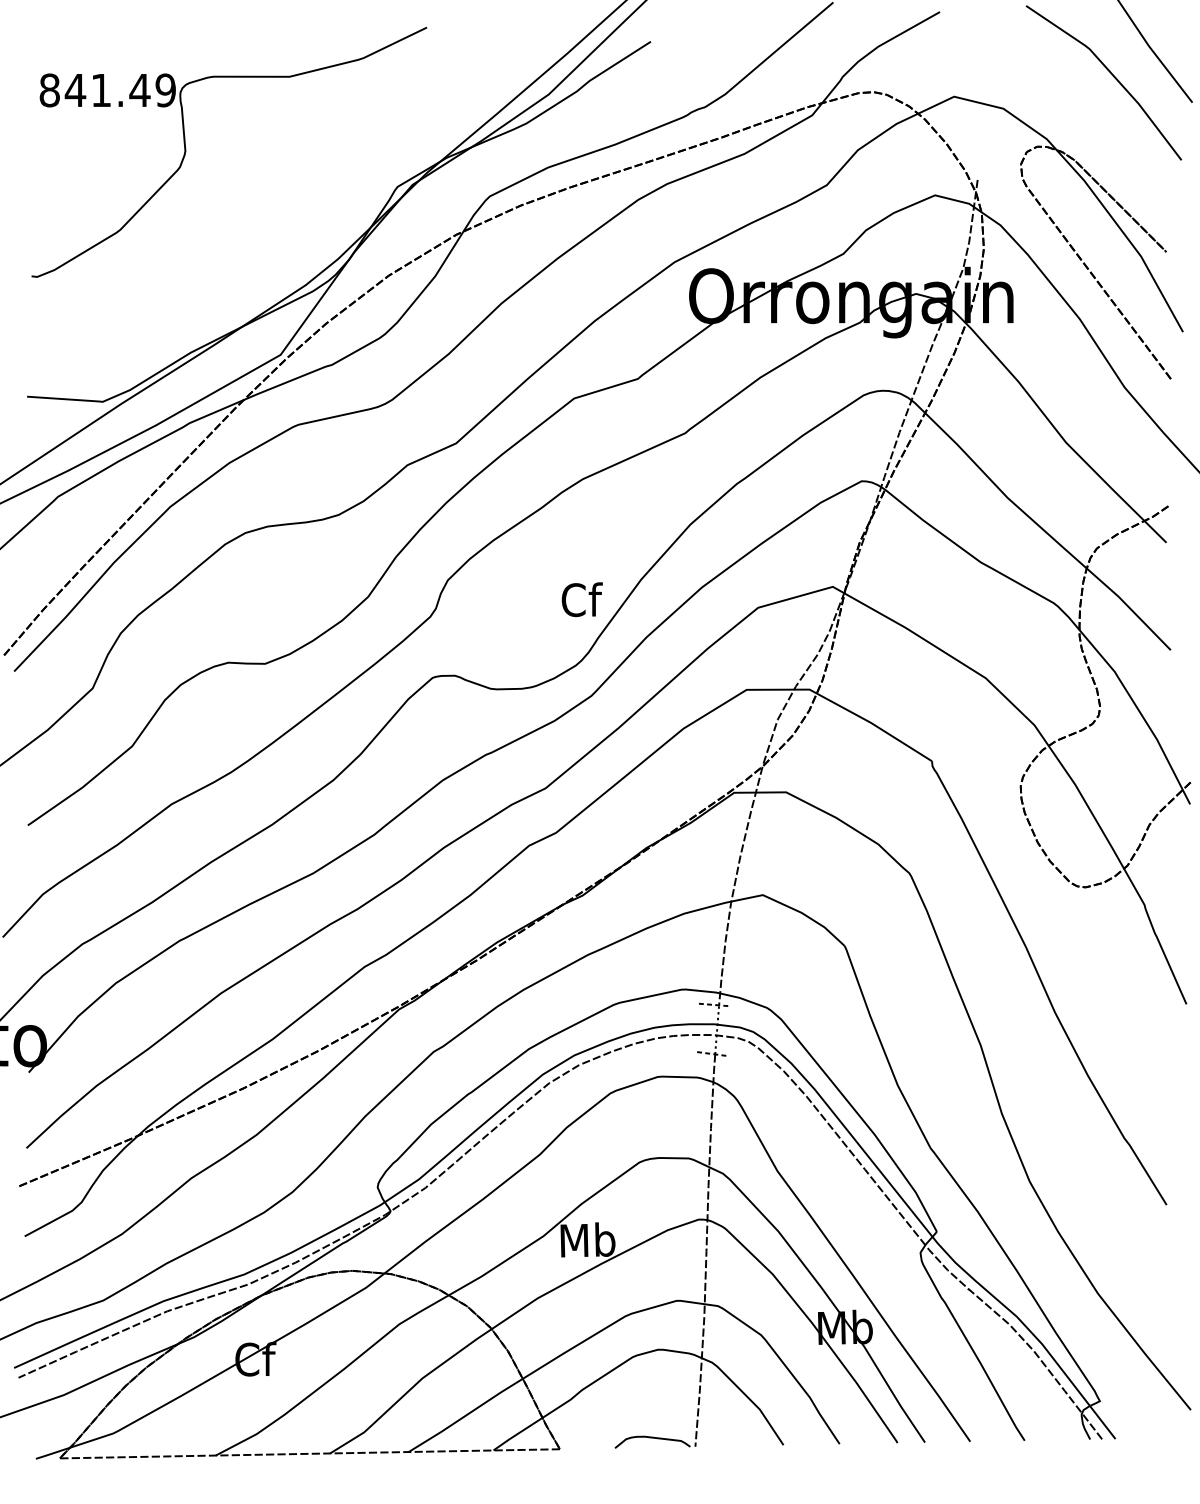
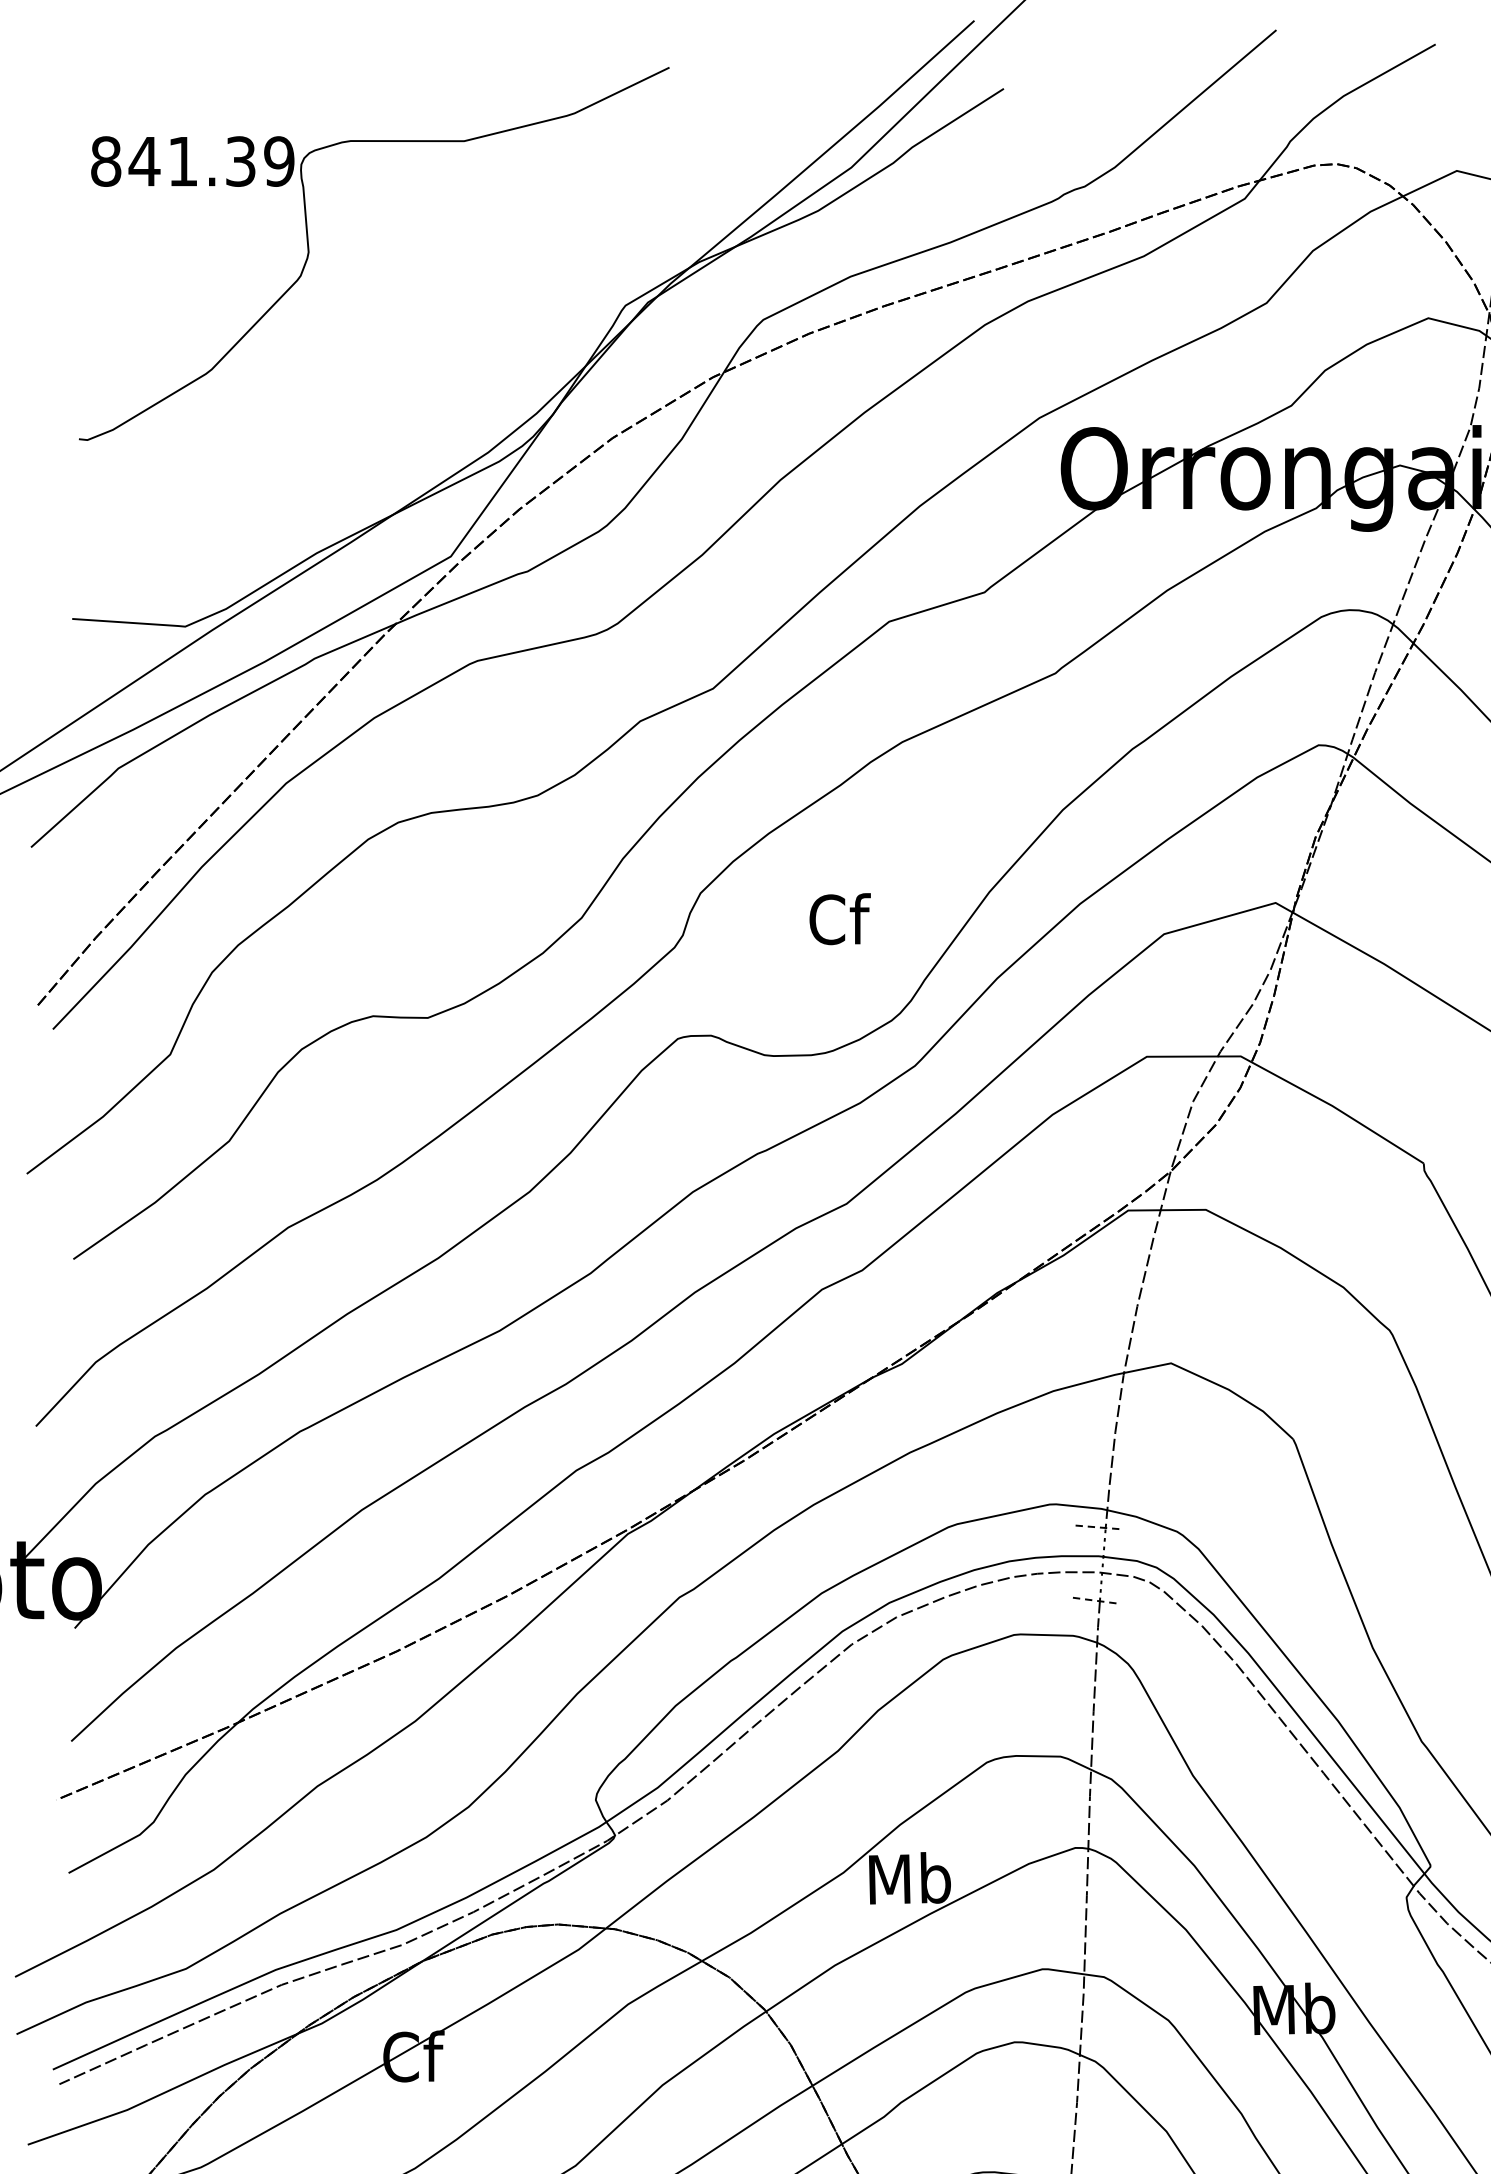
text: (139, 90) -> (240, 161), 841.49 -> 841.39
text: (581, 599) -> (838, 918), moved

